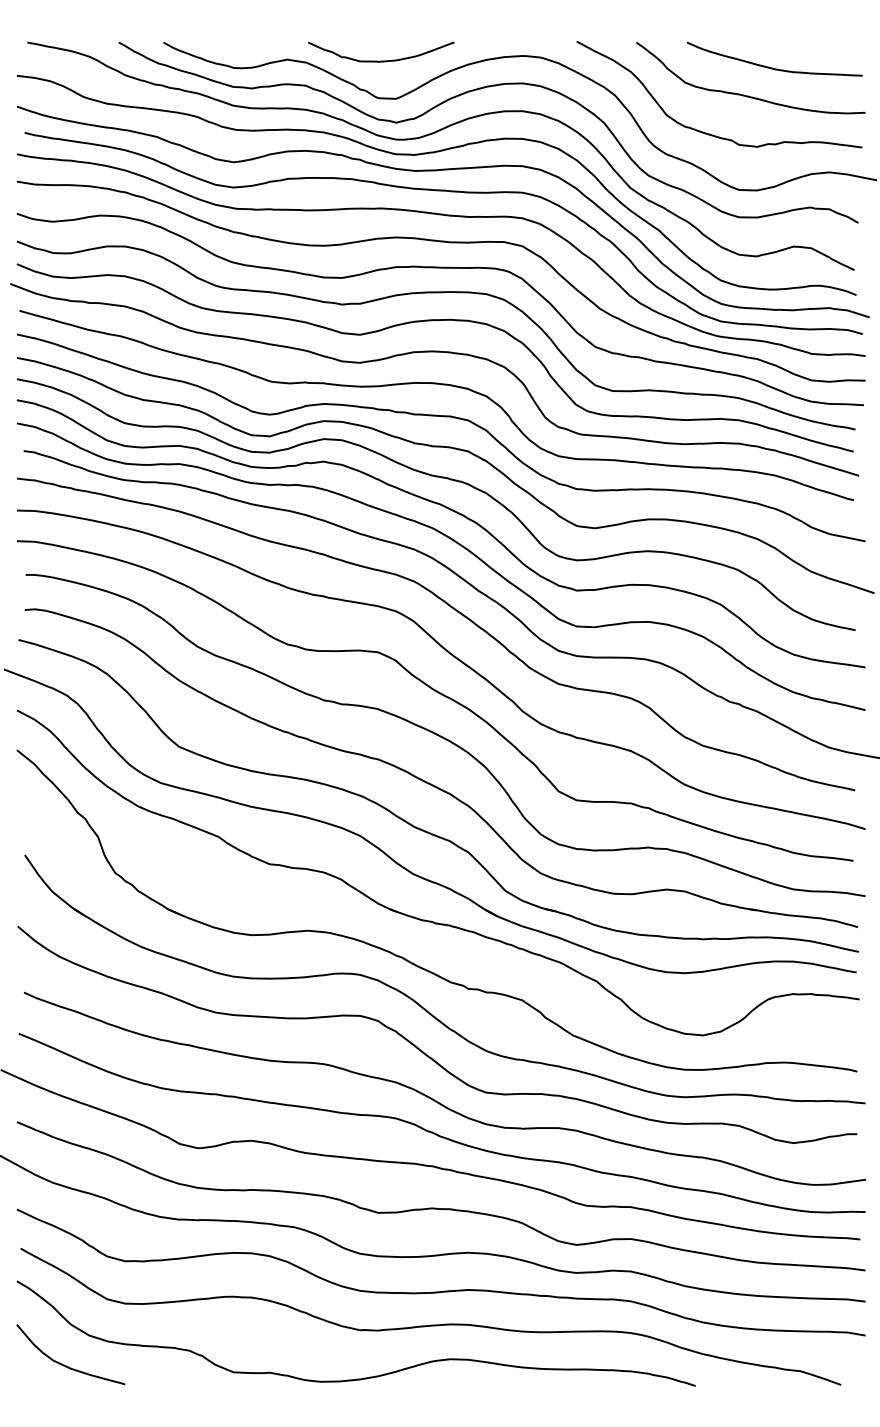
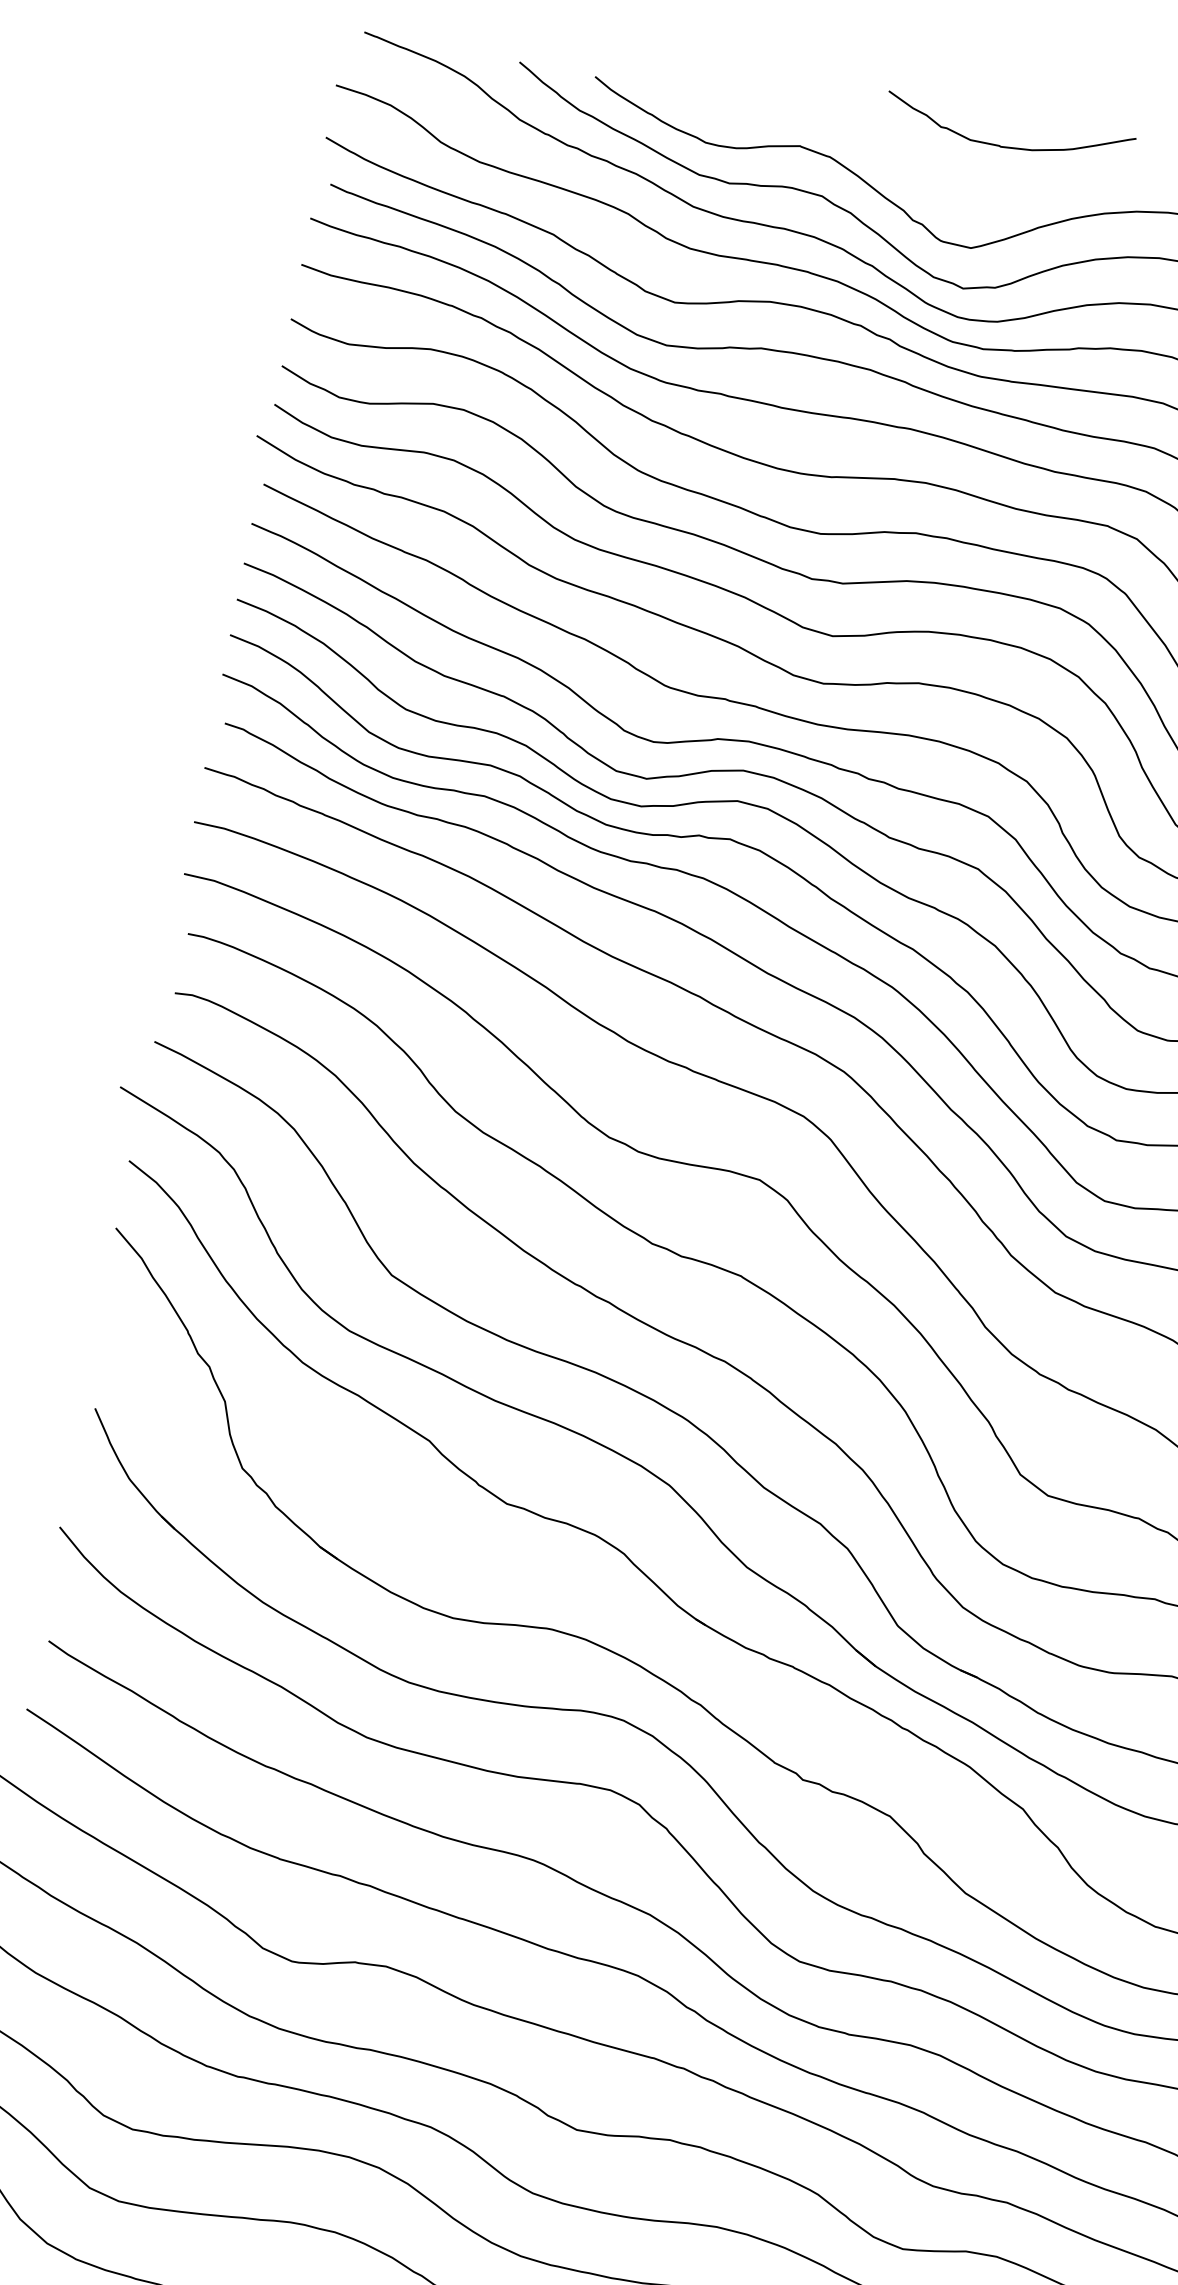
curve: (381, 60) -> (1007, 145), moved

